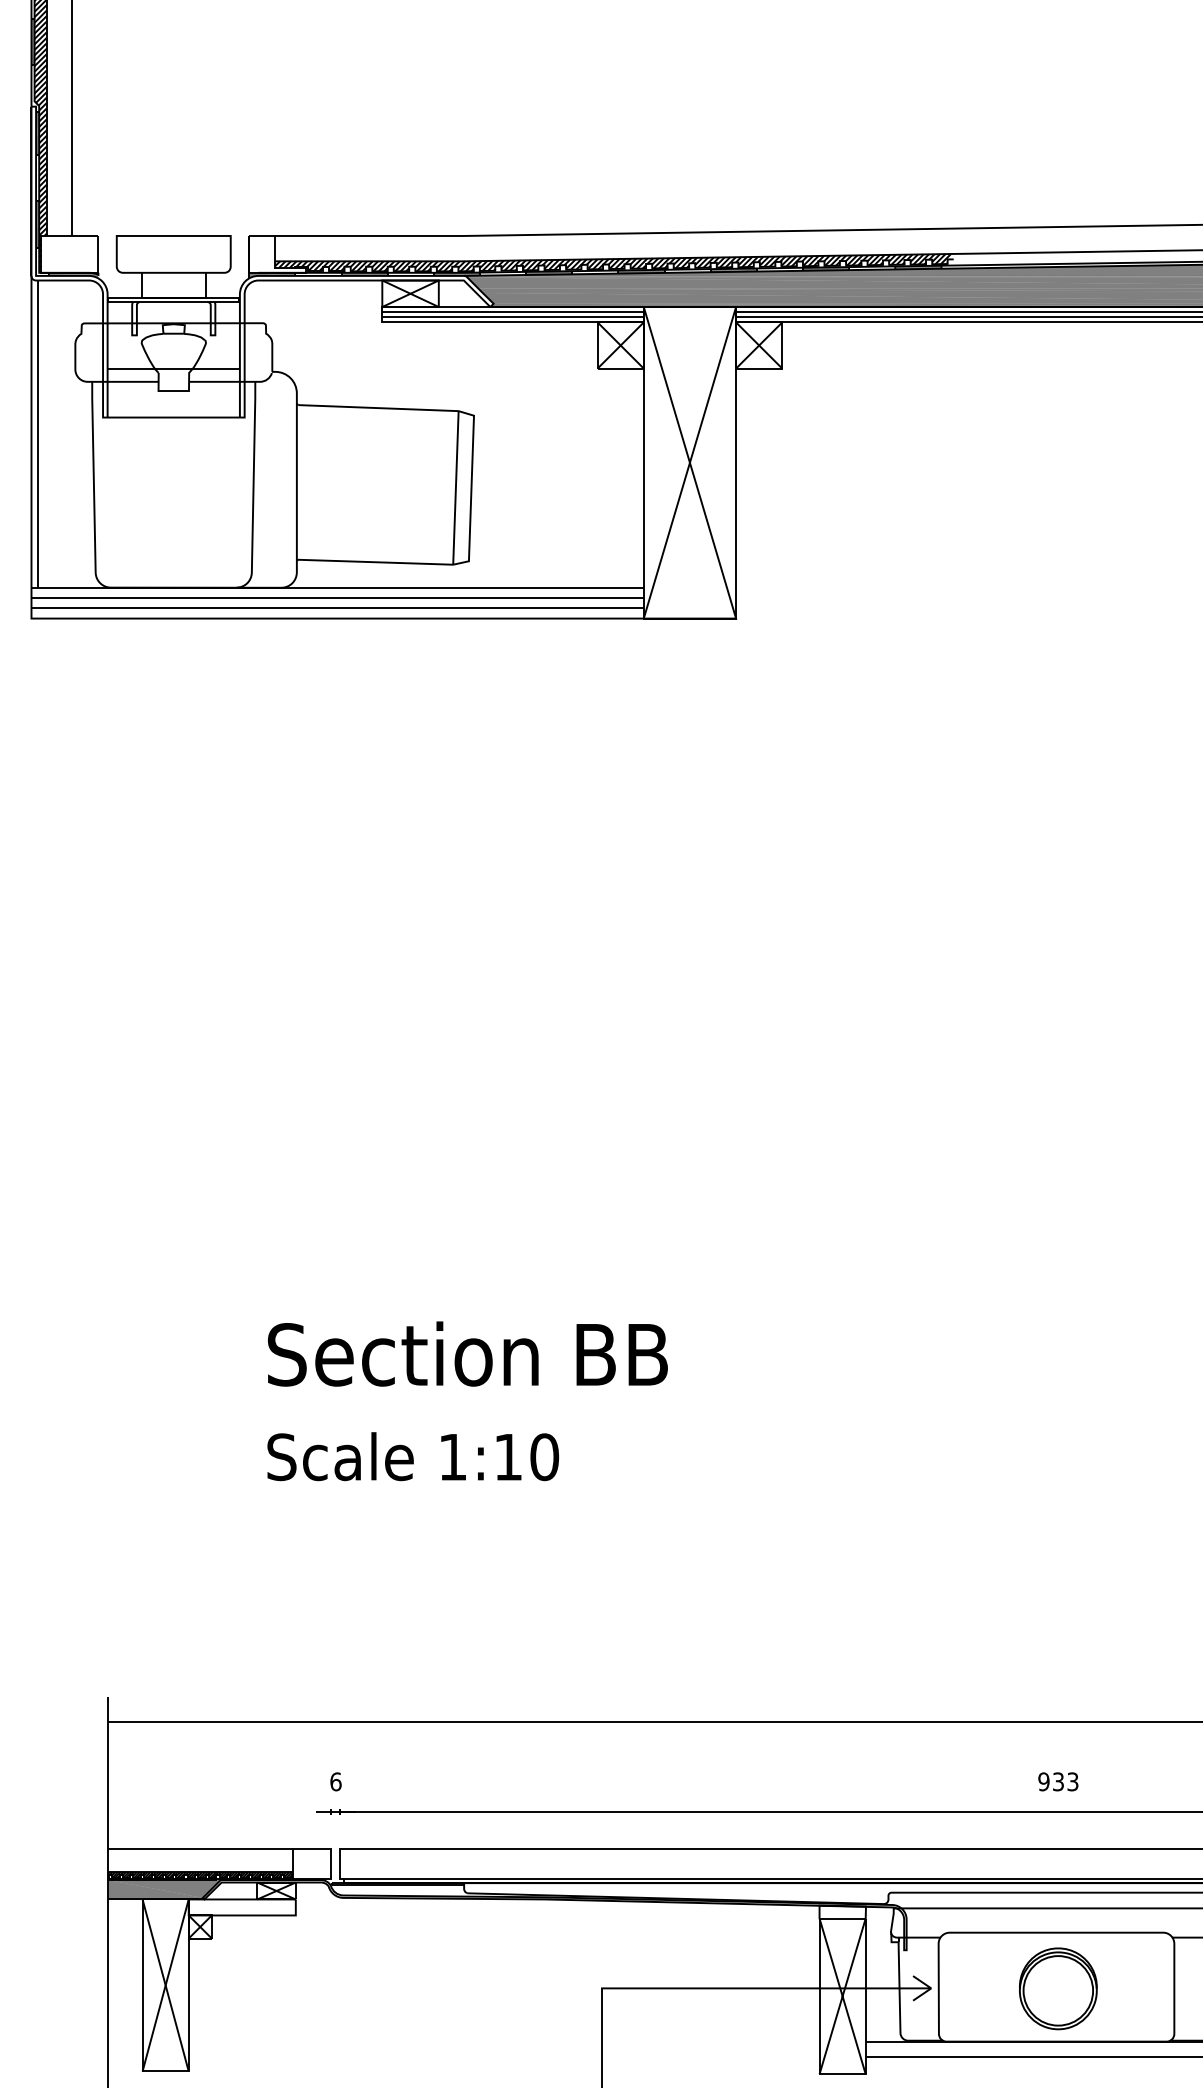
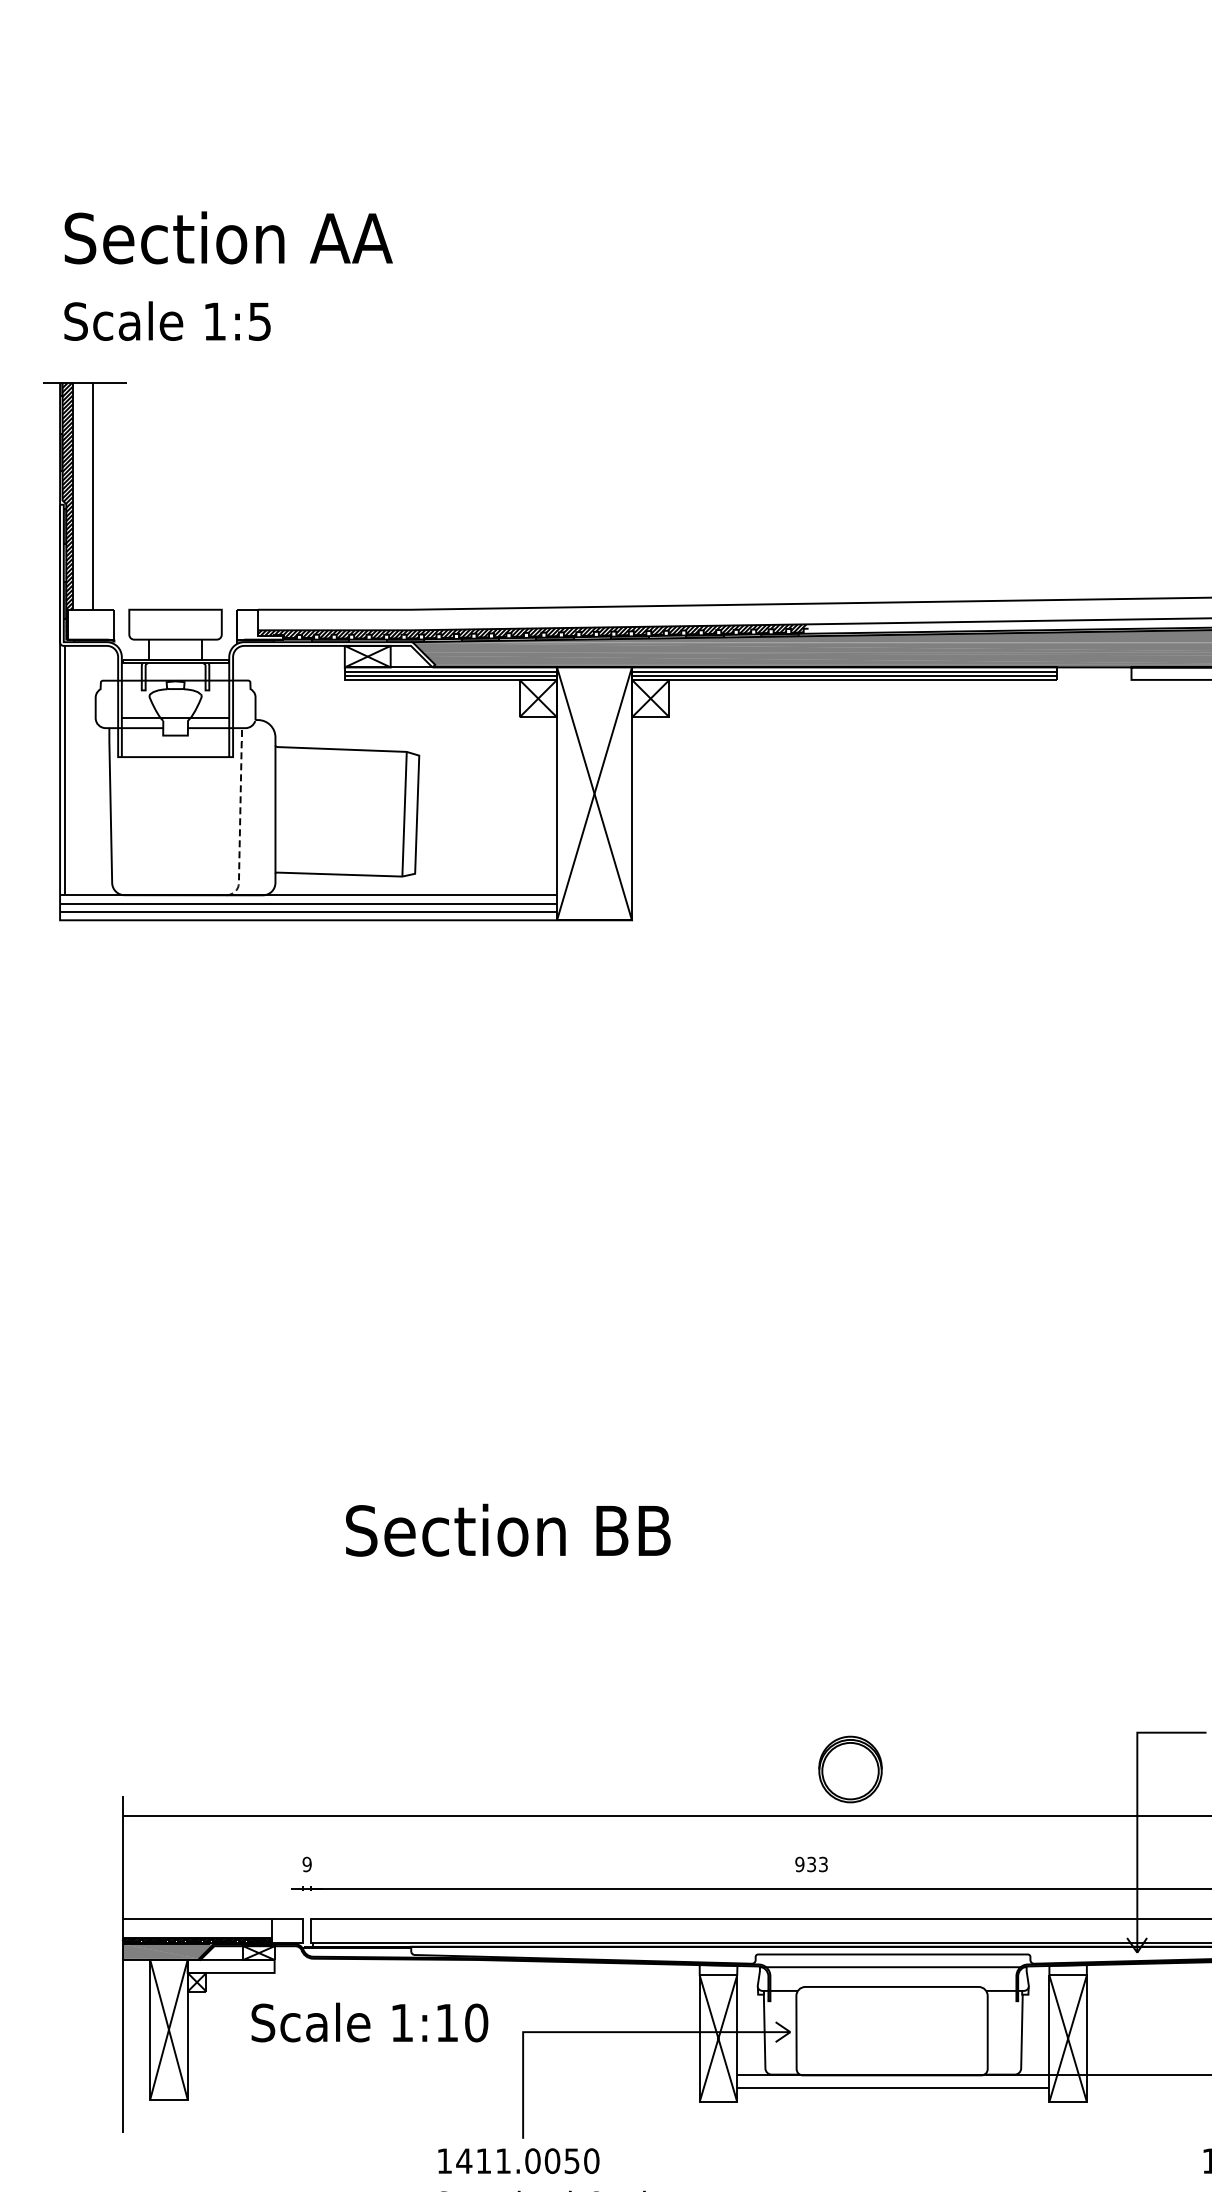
line: (253, 490) -> (240, 816), solid -> dashed
text: (468, 1353) -> (508, 1529), moved
text: (412, 1456) -> (369, 2022), moved
text: (335, 1781) -> (306, 1864), 6 -> 9
text: (1058, 1781) -> (811, 1864), moved
part: (1058, 1988) -> (850, 1769), moved

